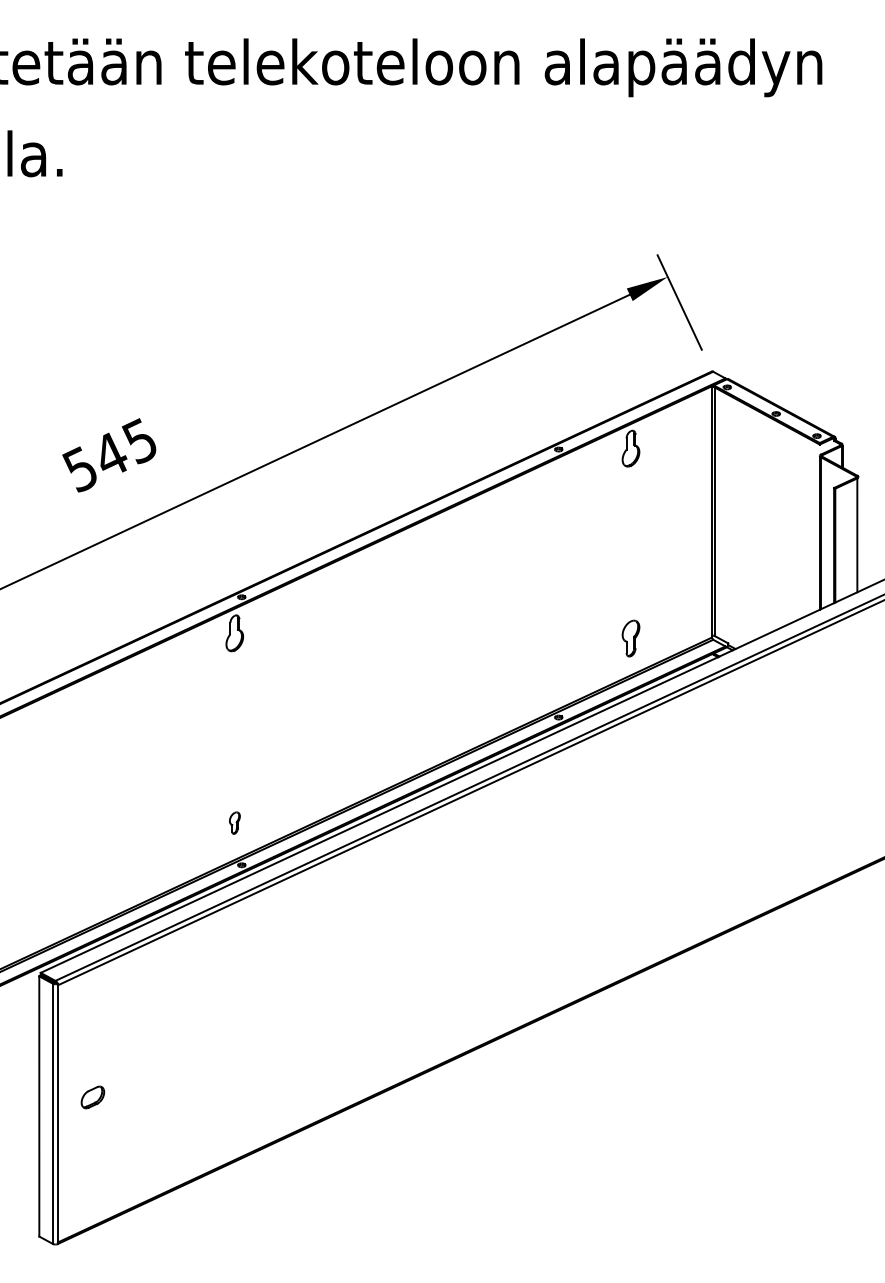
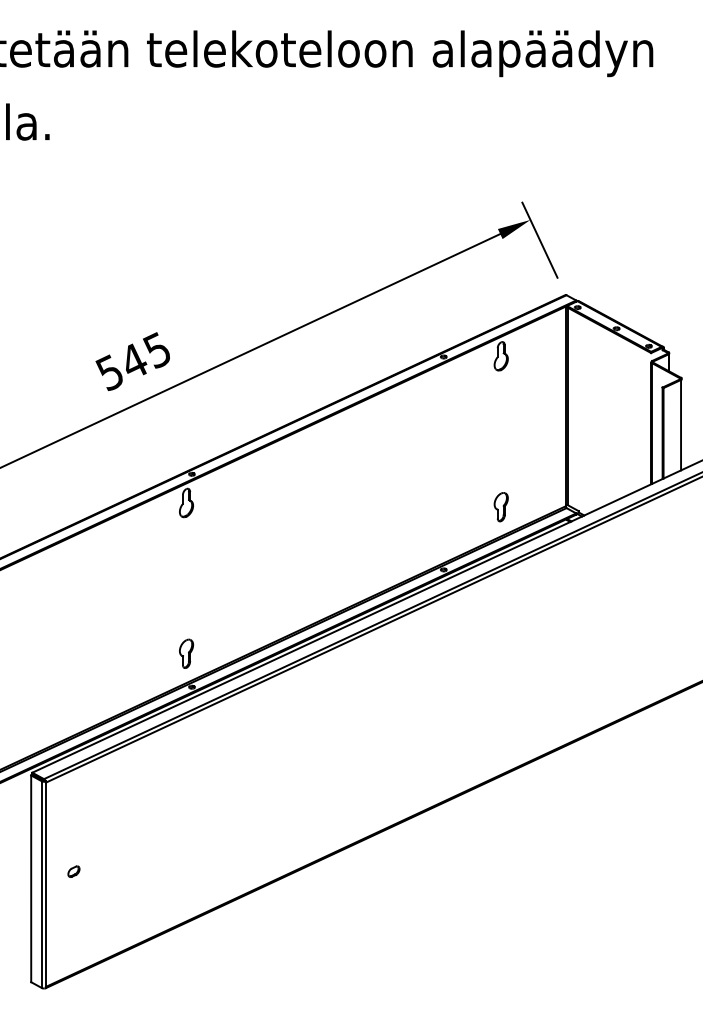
text: (109, 455) -> (133, 361), moved
part: (234, 822) -> (186, 653), size x1.67
part: (93, 1097) -> (74, 871), size x0.62

